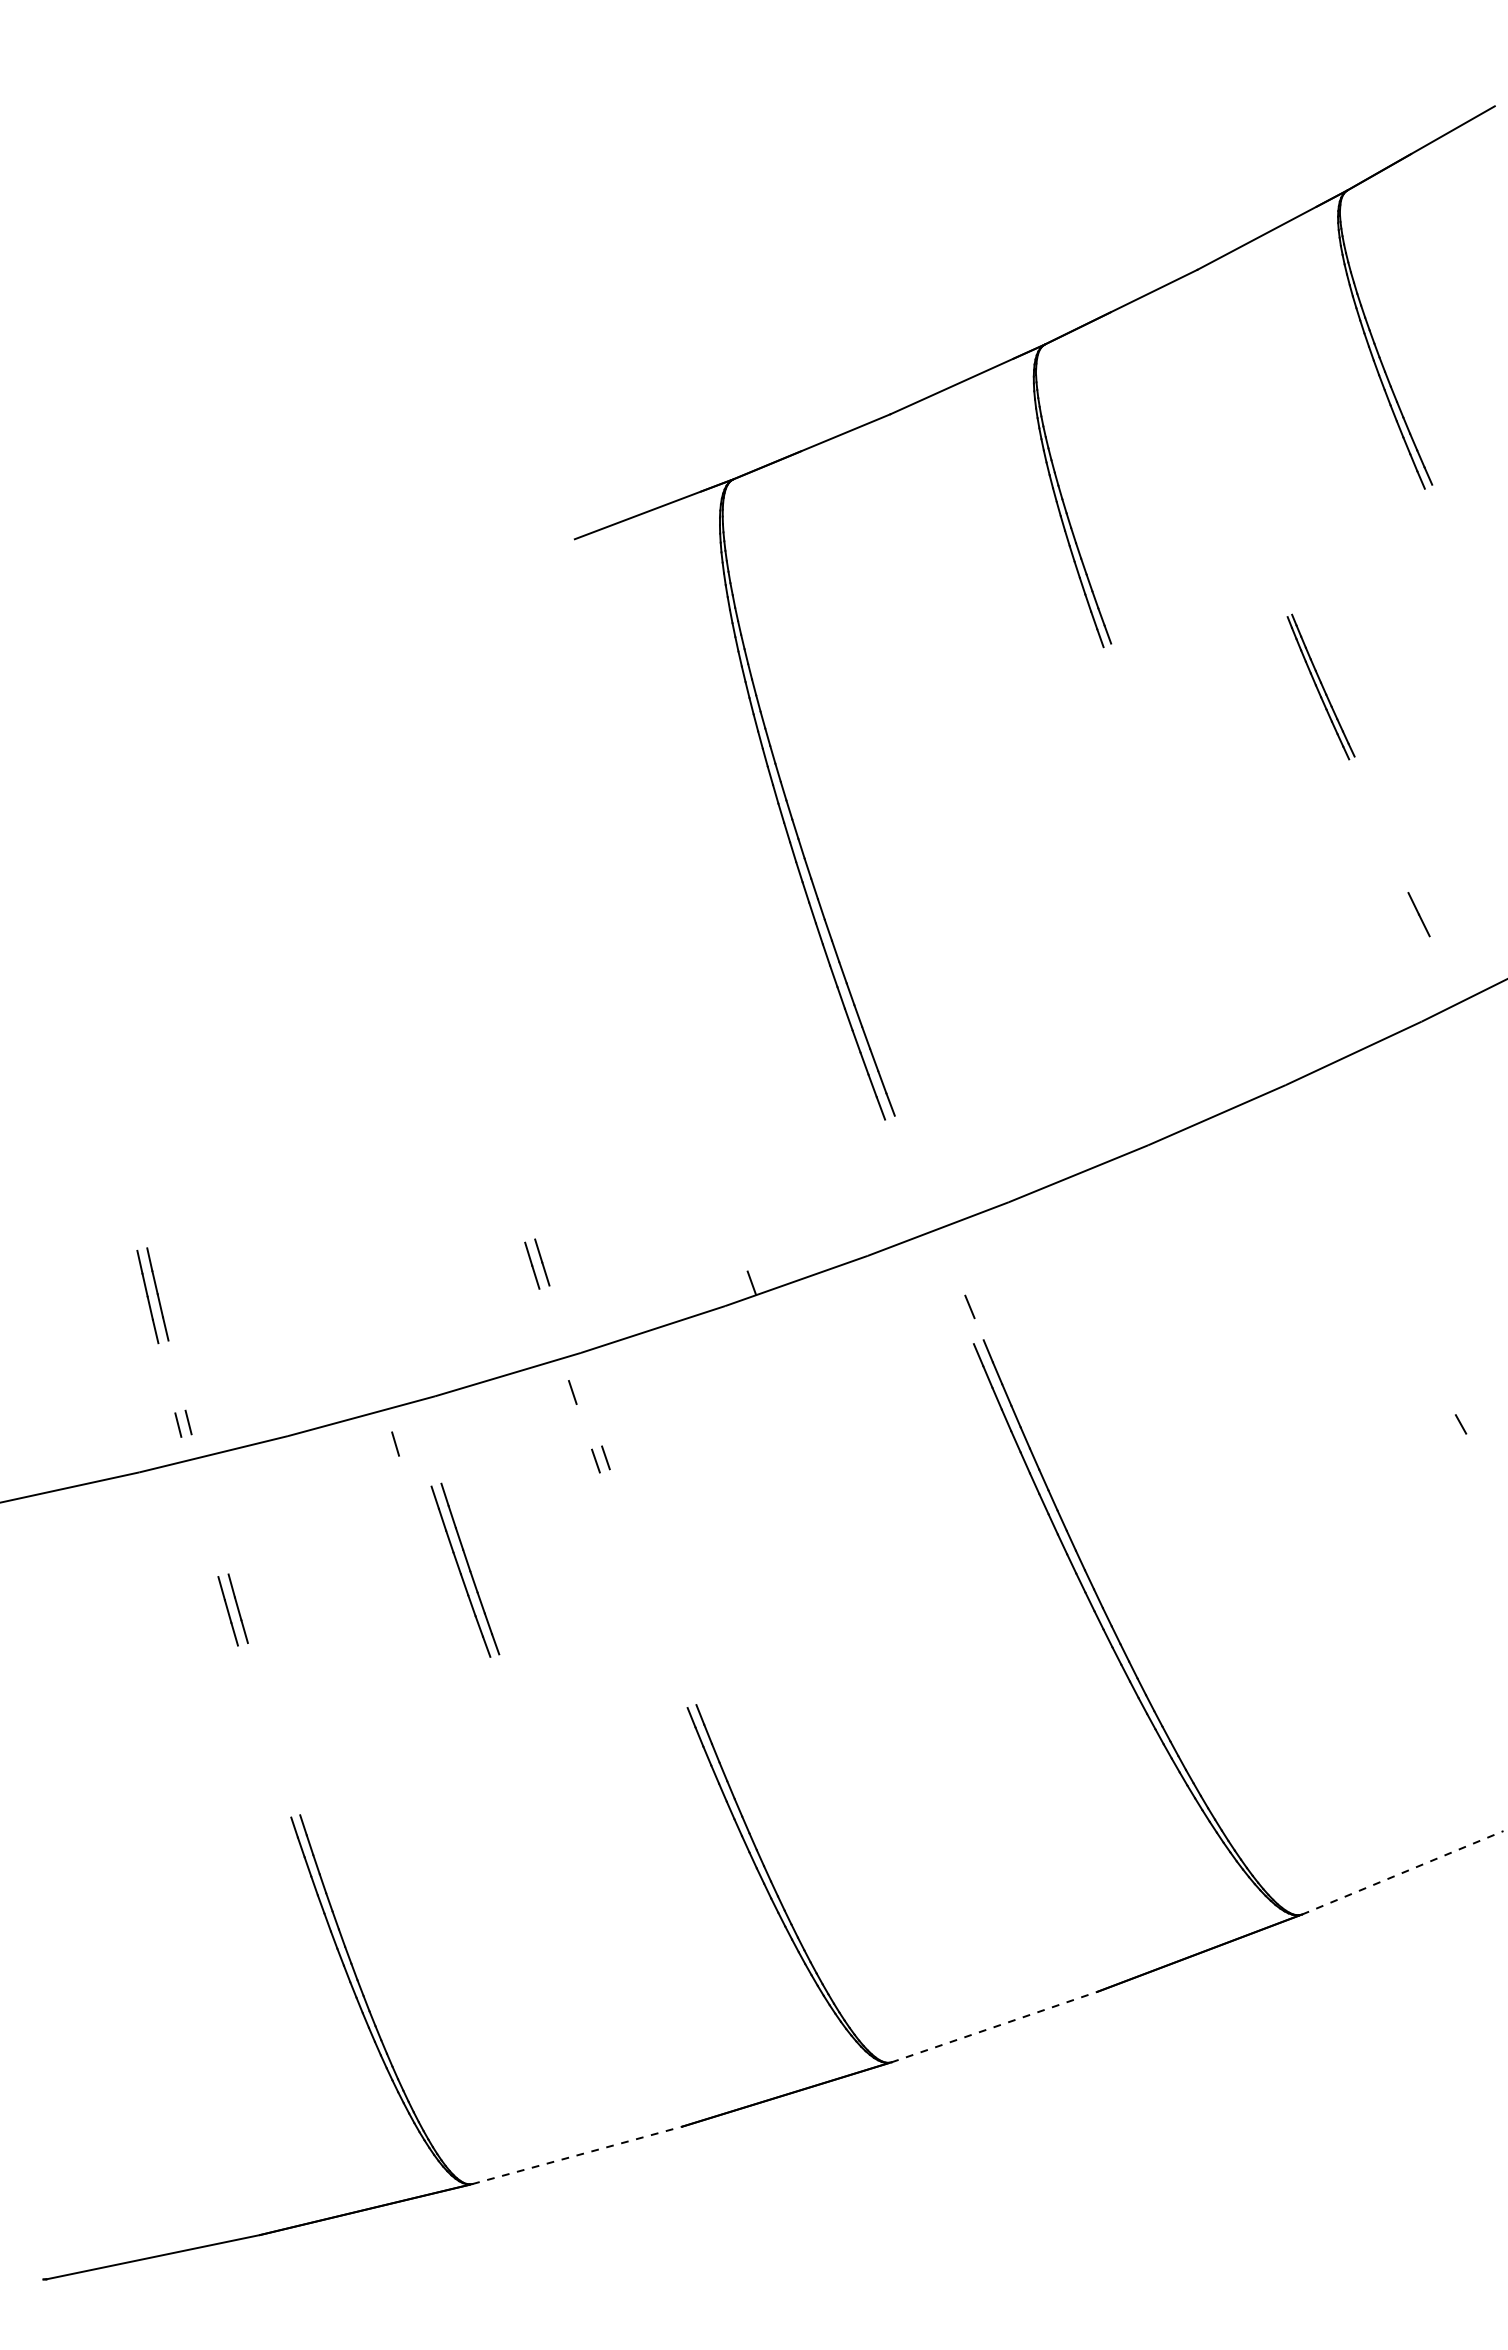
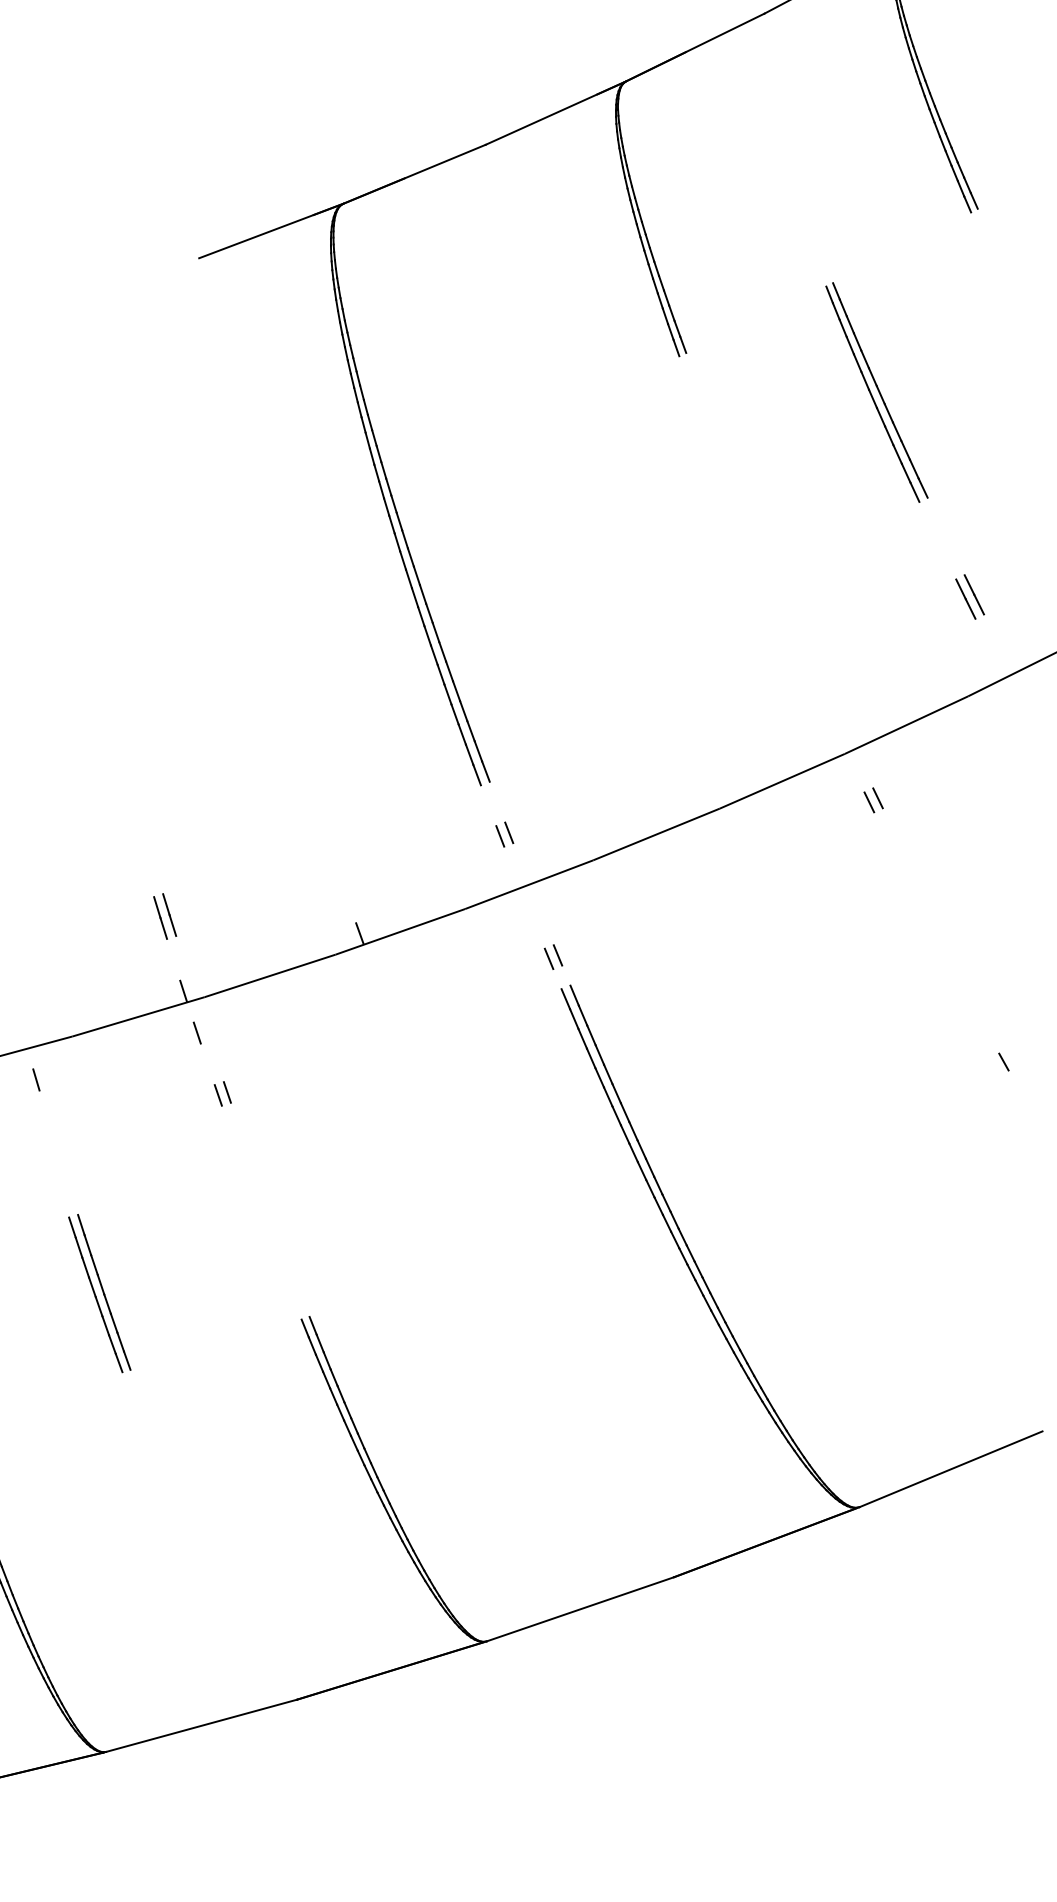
part: (1320, 686) -> (876, 391), size x1.67
line: (1428, 909) -> (974, 594), added
line: (1322, 1133) -> (878, 797), added
line: (1312, 1138) -> (869, 802), added
line: (915, 1171) -> (508, 832), added
line: (906, 1175) -> (500, 836), added
line: (959, 1310) -> (548, 958), added
line: (557, 1346) -> (183, 991), added
part: (465, 1569) -> (99, 1292), moved
line: (1403, 1872) -> (951, 1468), dashed -> solid
line: (995, 2026) -> (581, 1608), dashed -> solid
line: (577, 2155) -> (201, 1725), dashed -> solid

